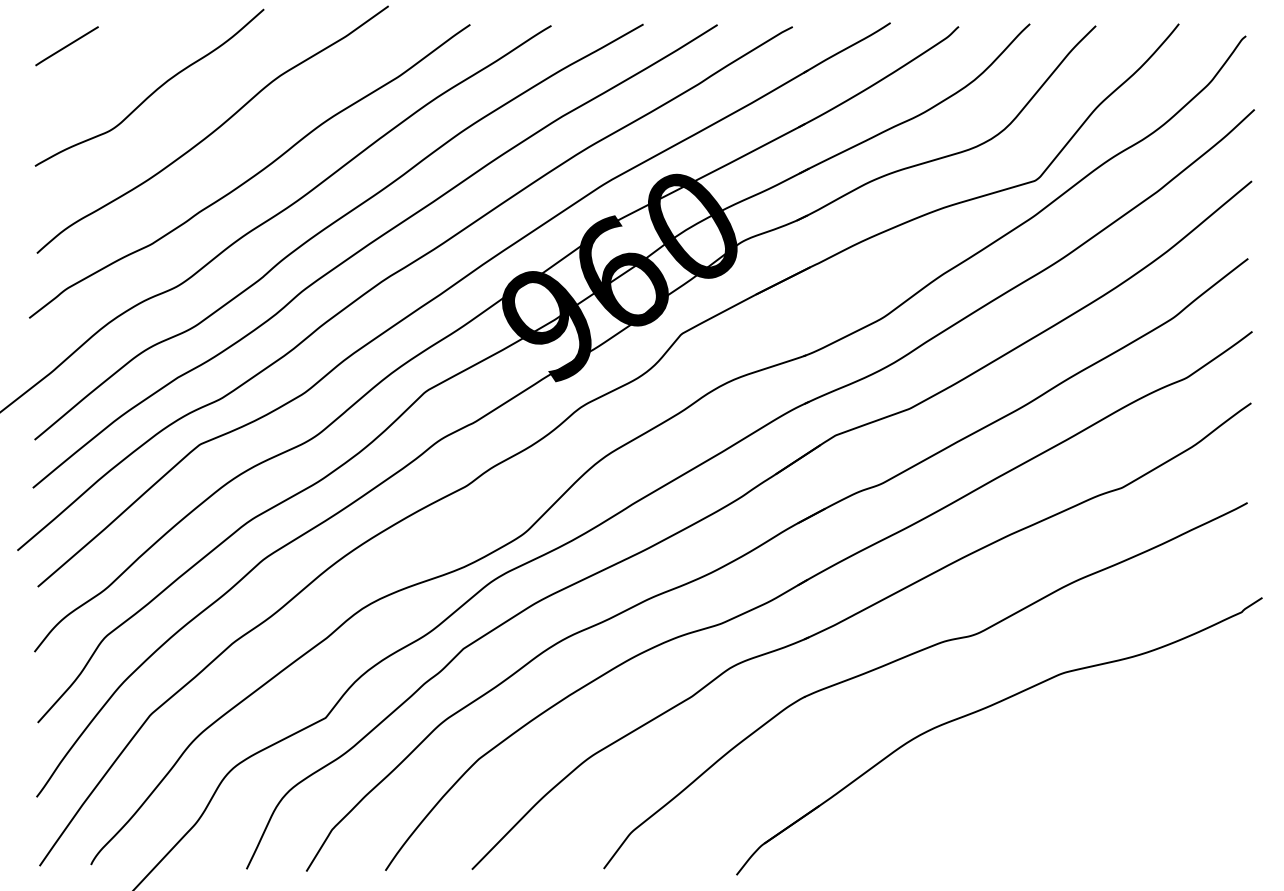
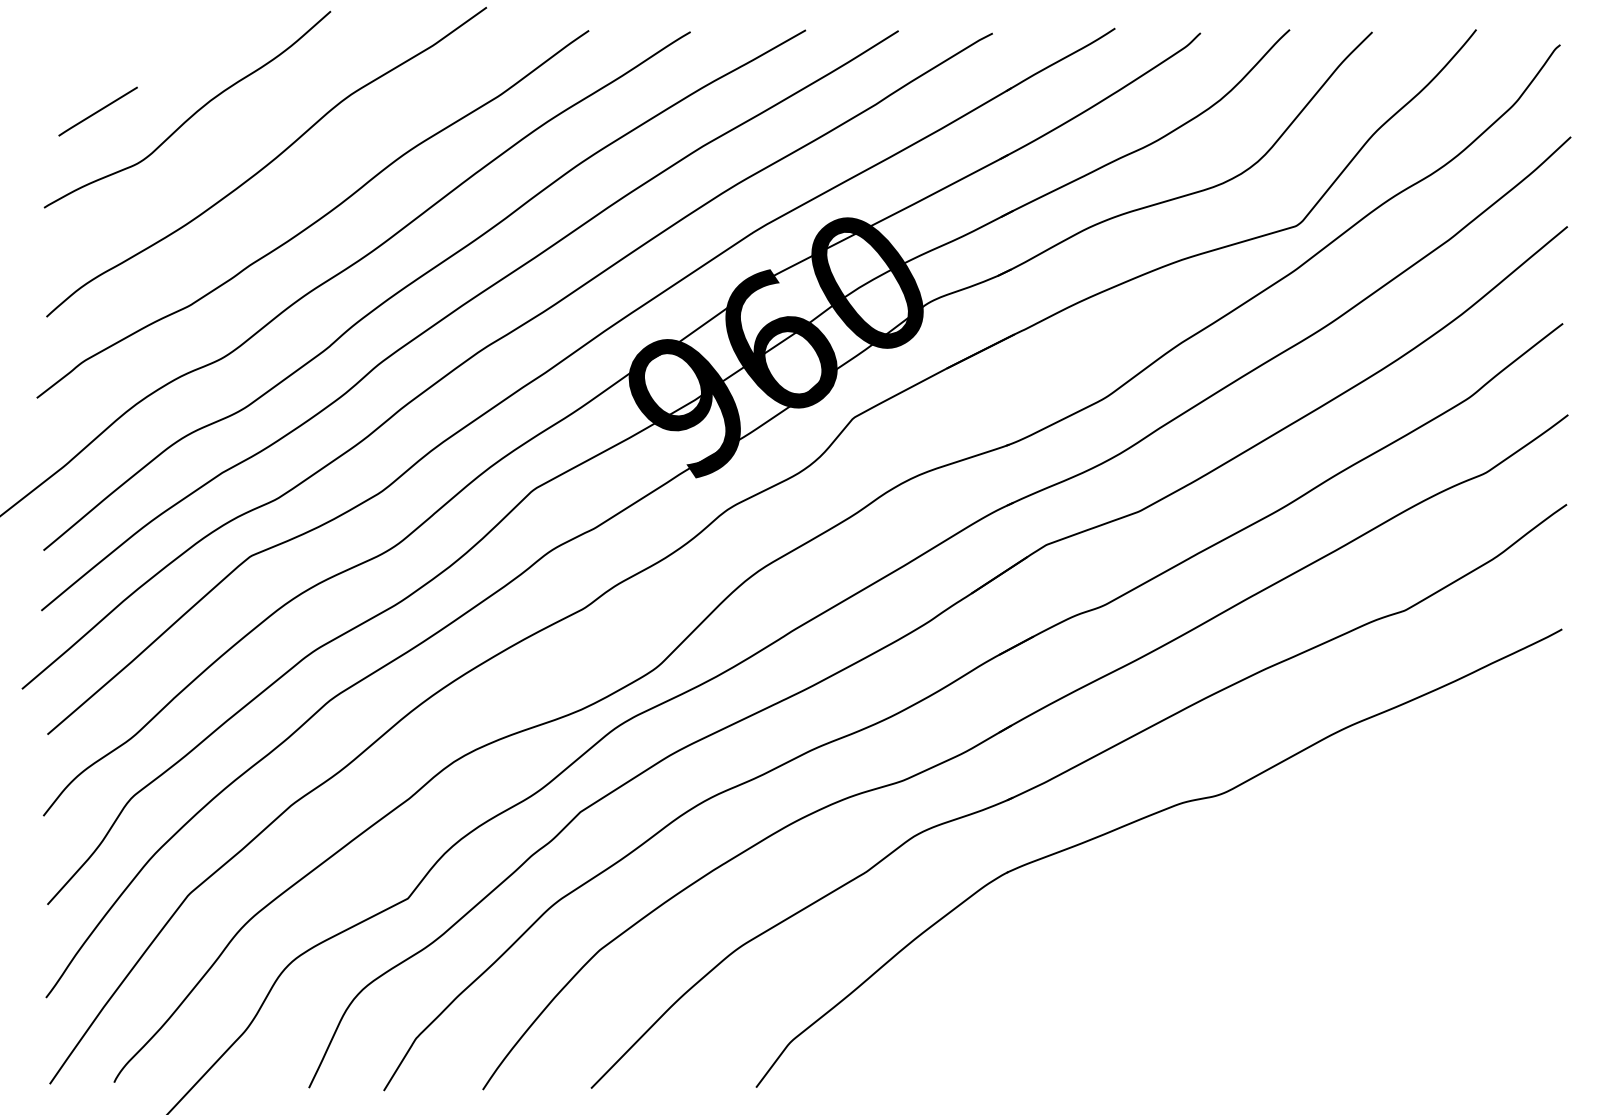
line: (66, 46) -> (97, 111), moved
part: (987, 708) -> (1236, 886), removed

